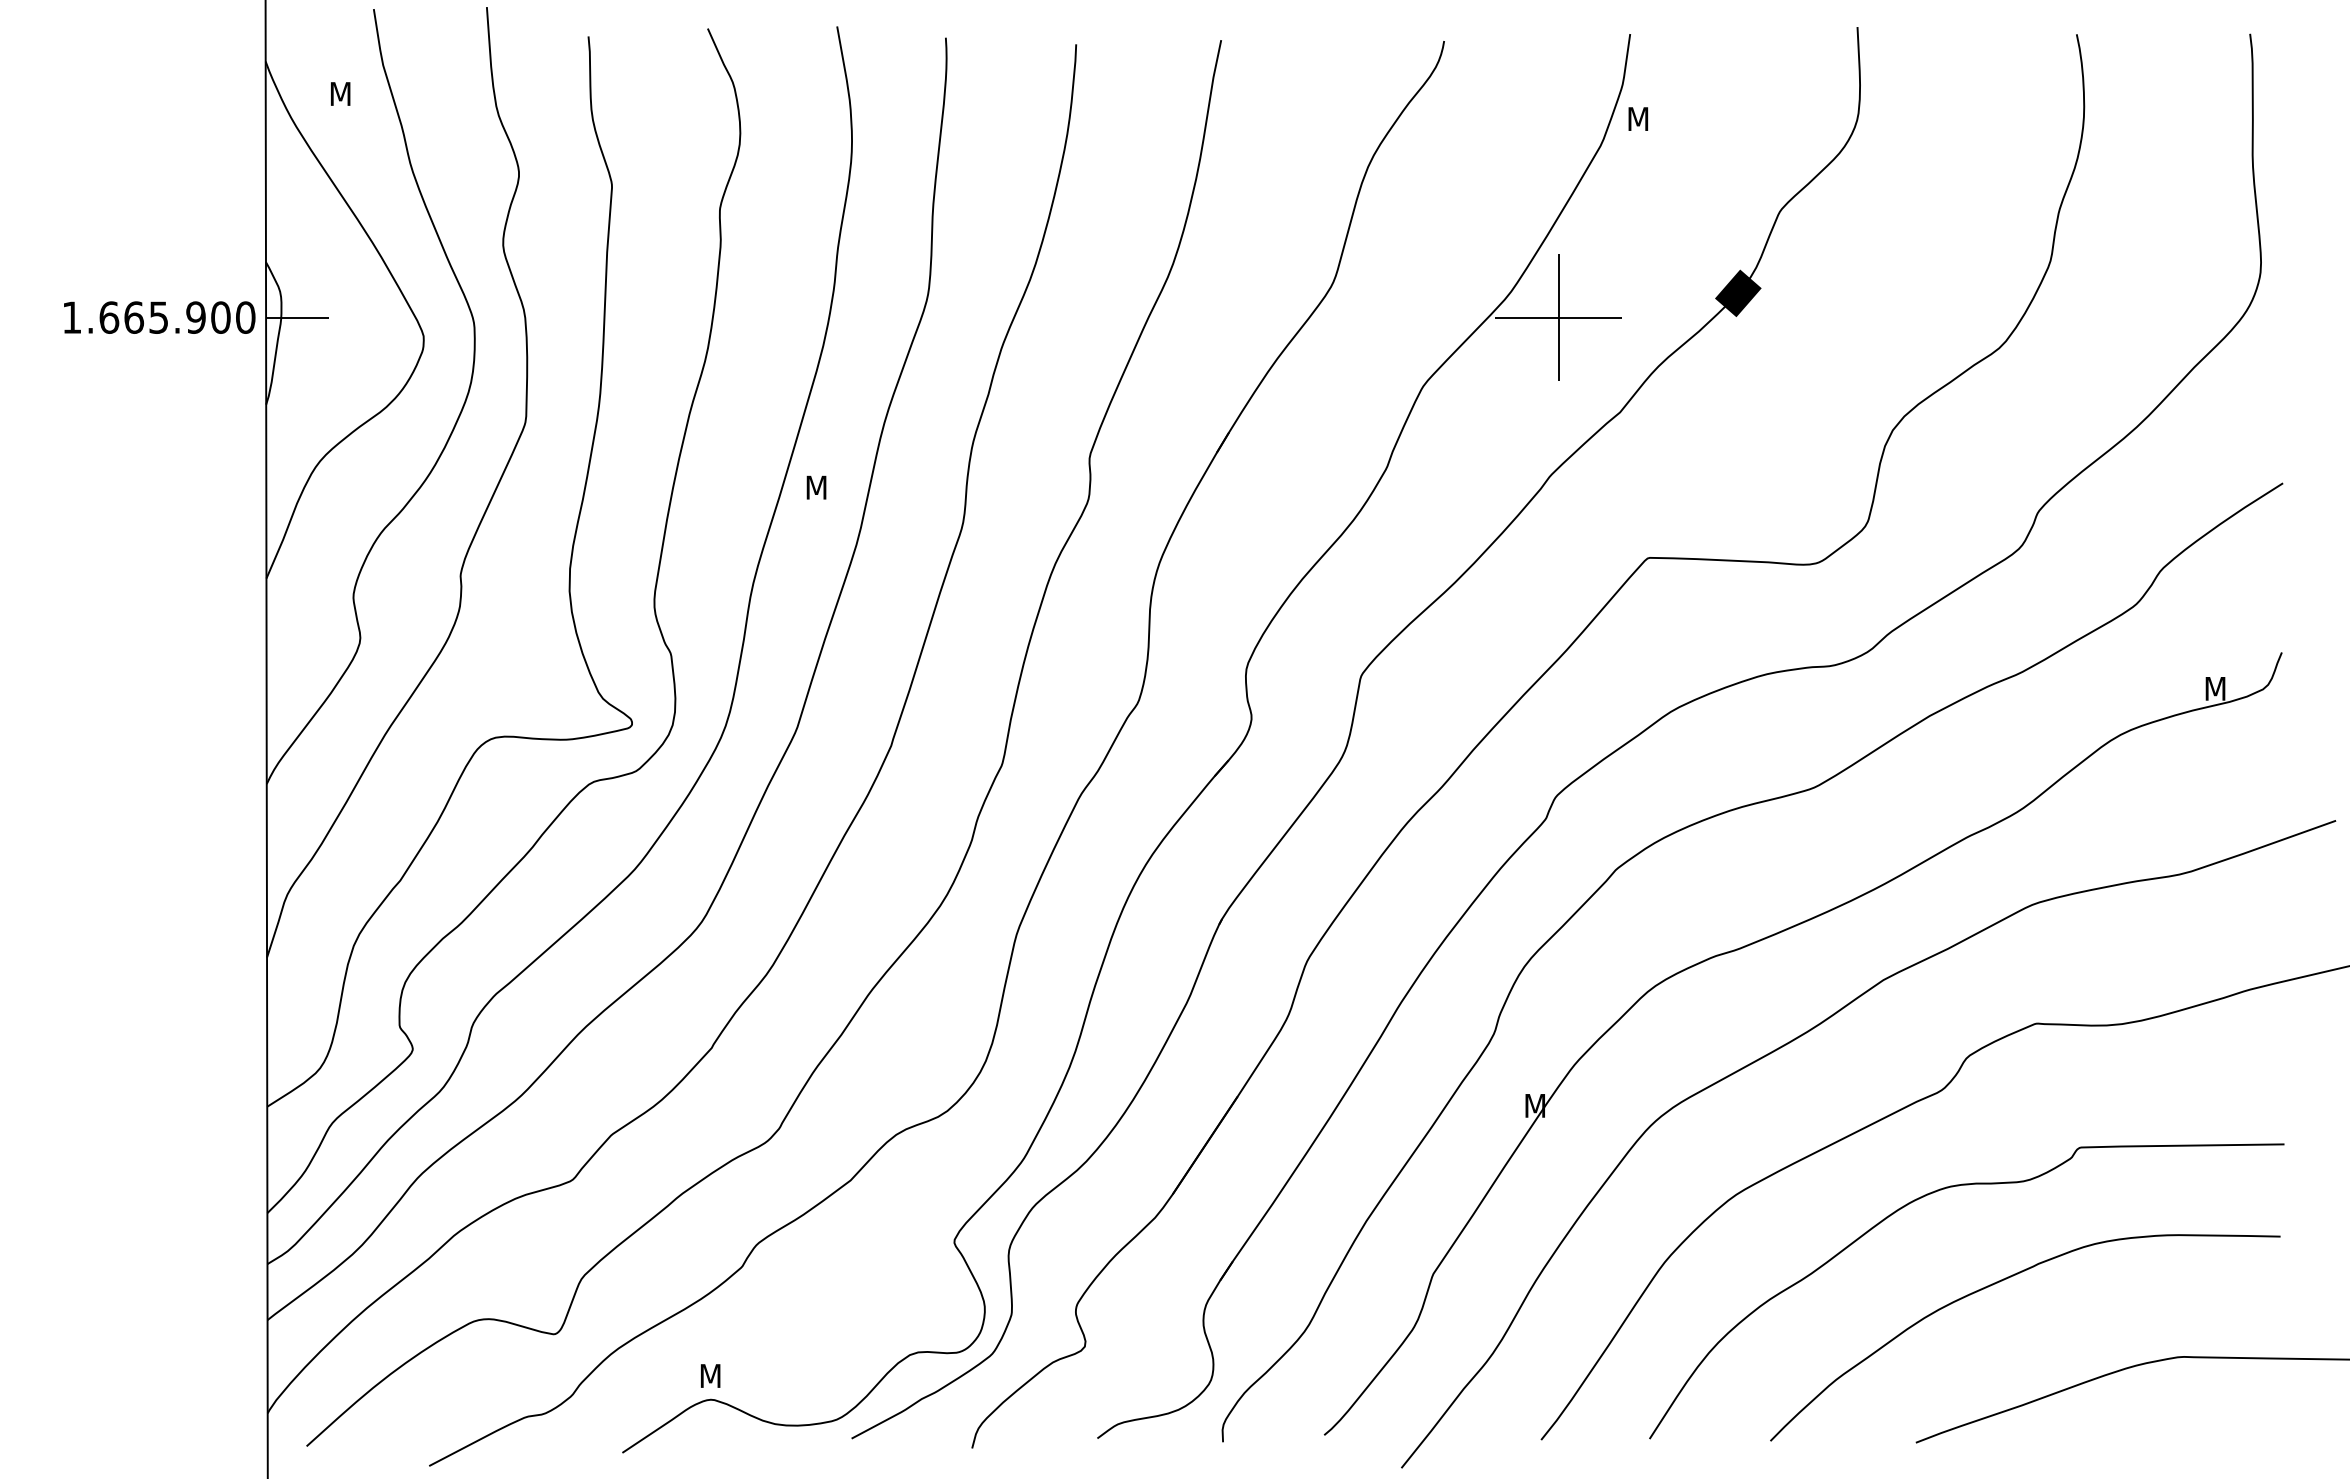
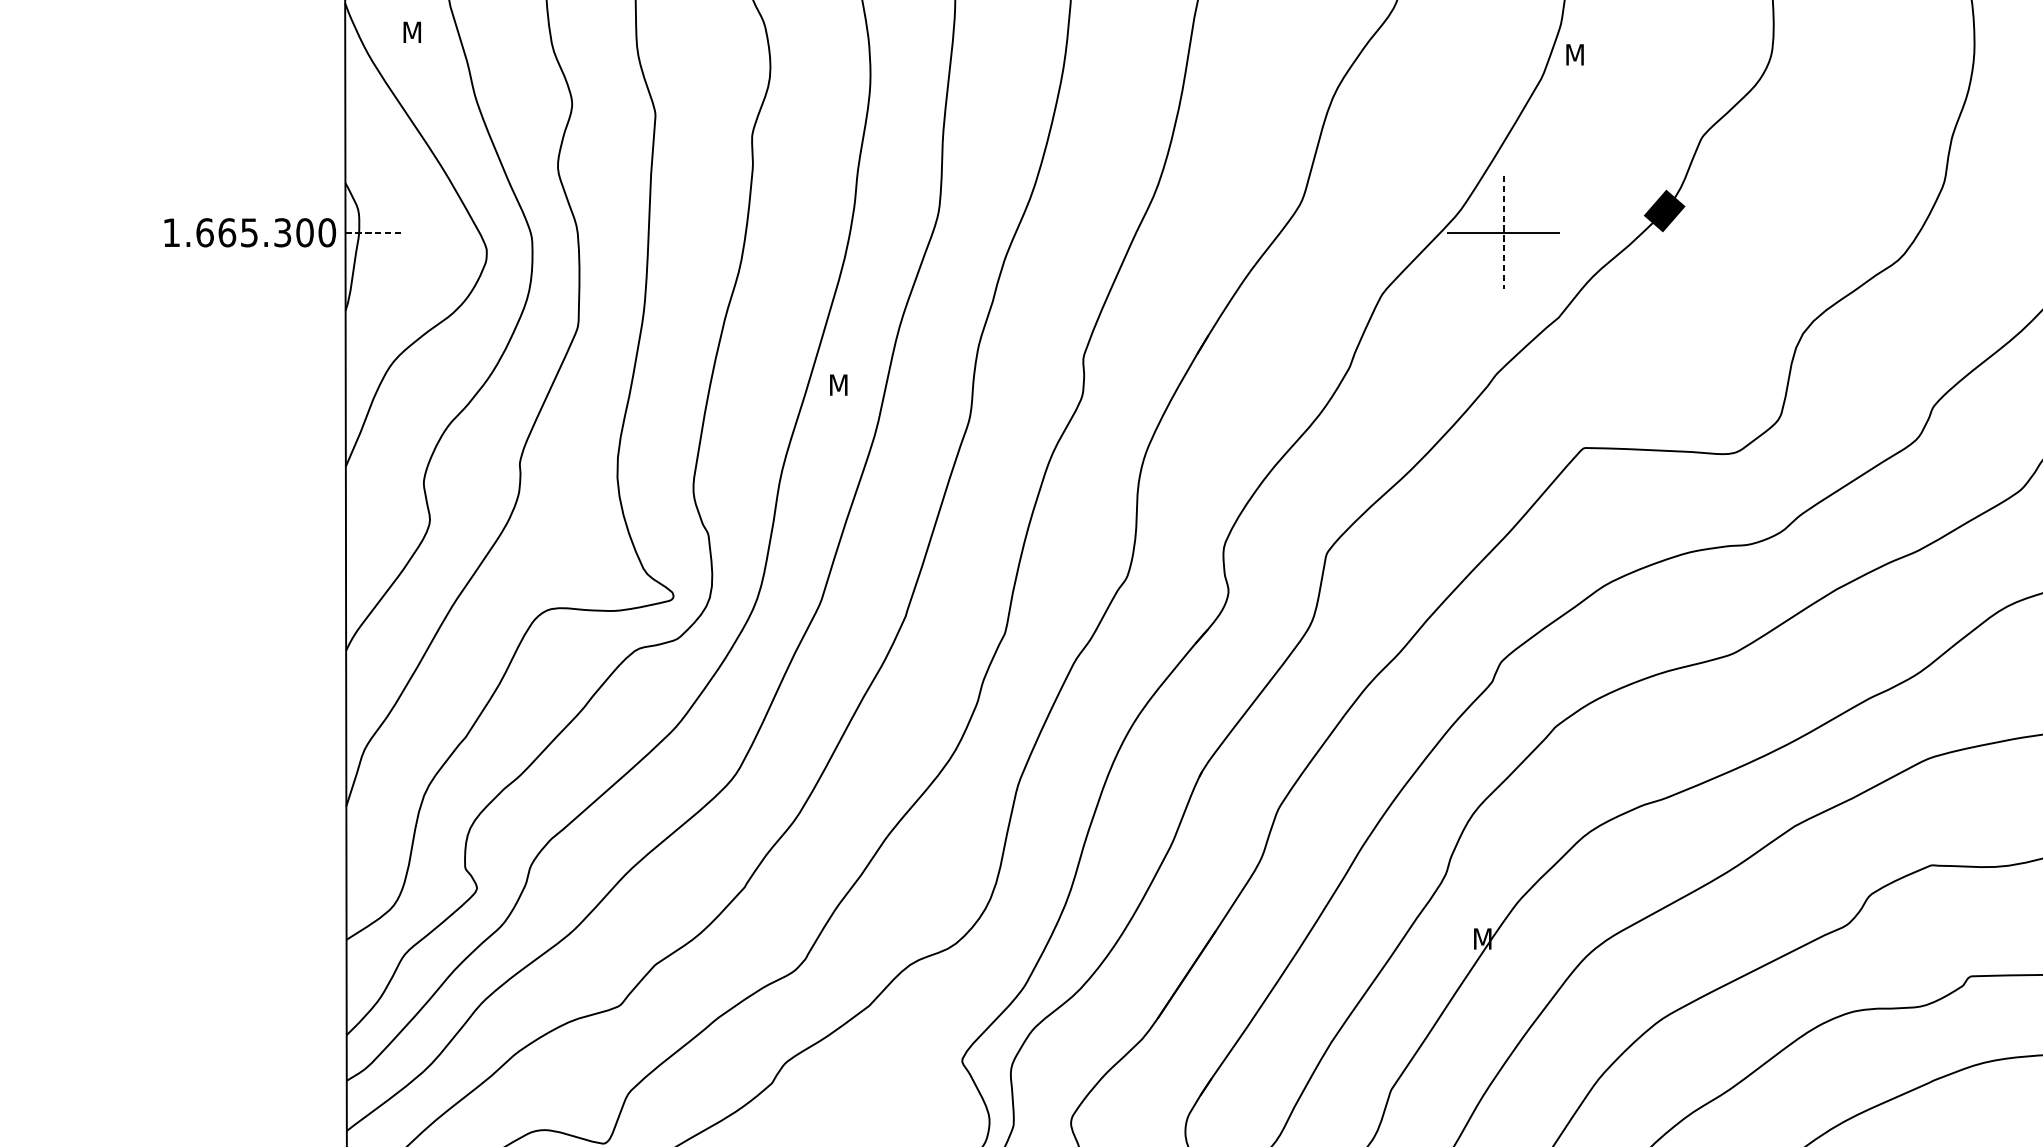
text: (195, 317) -> (282, 232), 1.665.900 -> 1.665.300
line: (297, 317) -> (373, 232), solid -> dashed
line: (1558, 318) -> (1503, 233), solid -> dashed

